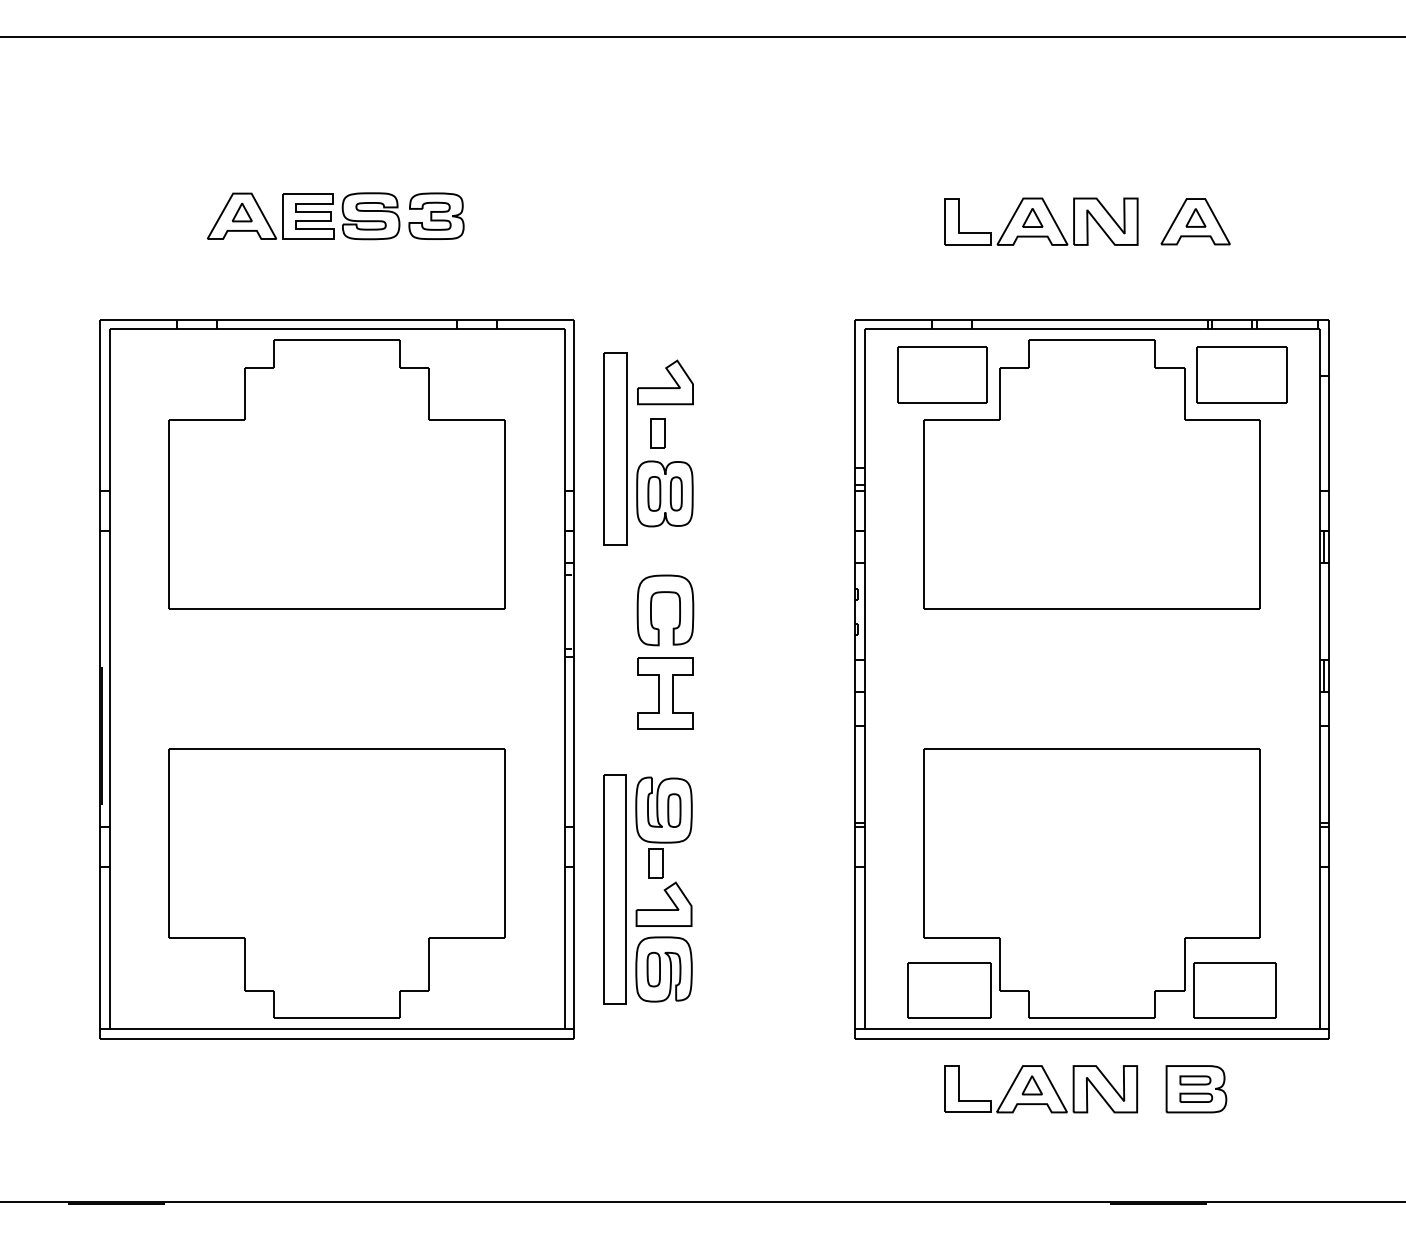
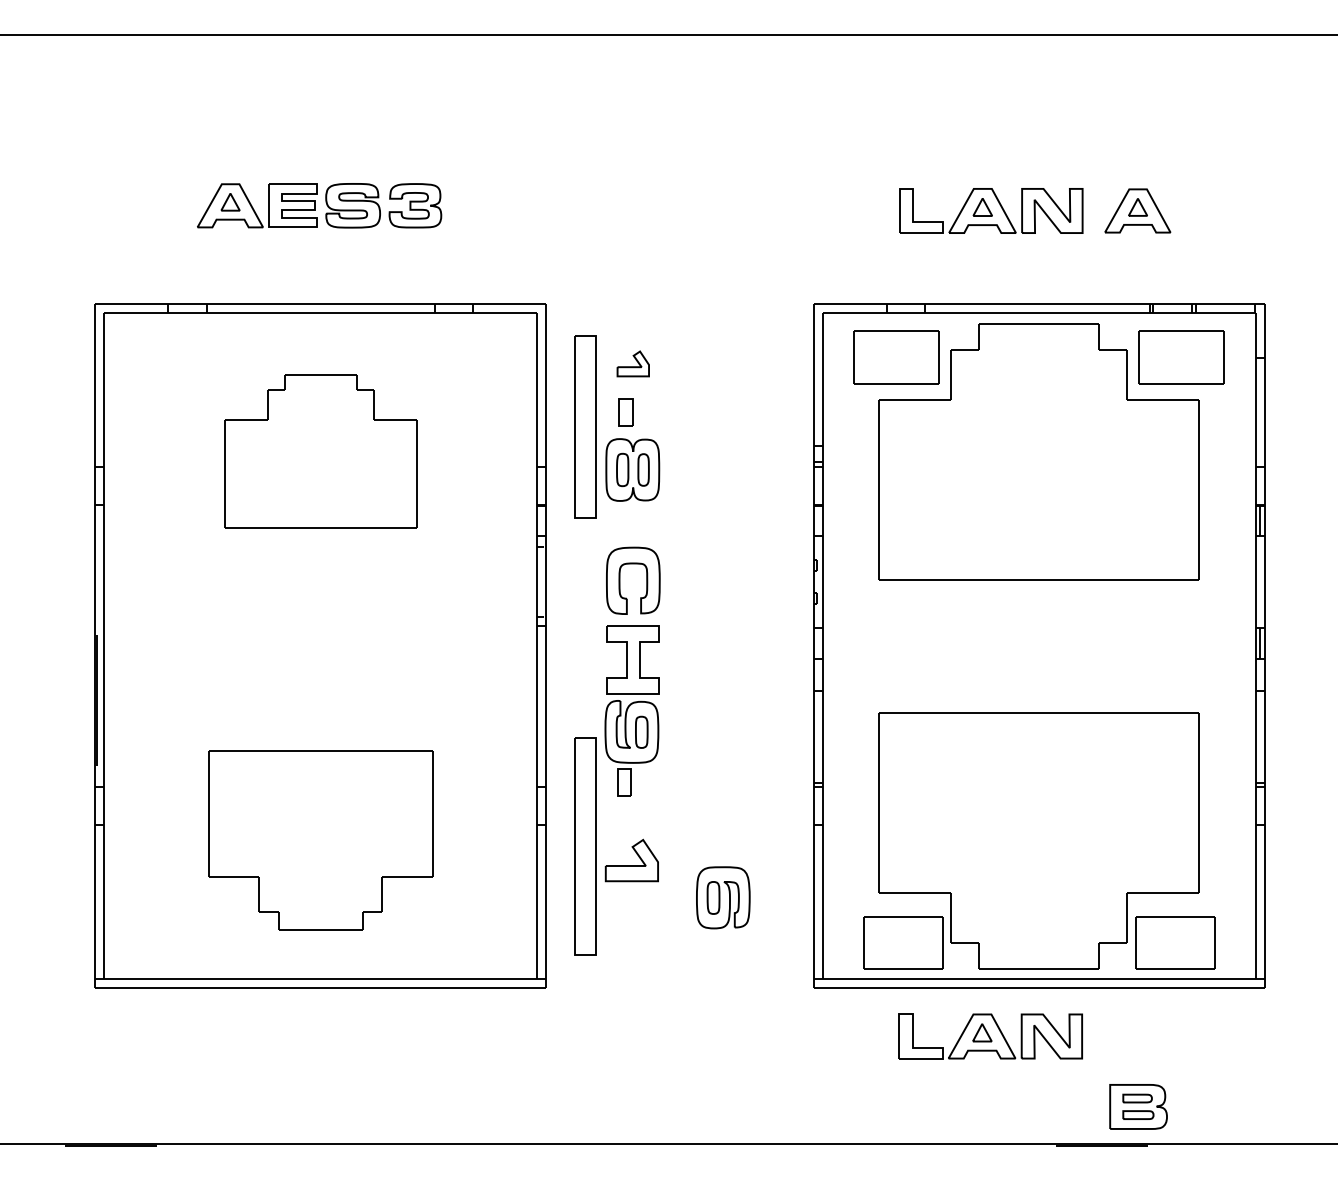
part: (665, 382) -> (633, 363), size x0.6
part: (336, 474) -> (320, 451), size x0.6
part: (663, 827) -> (631, 748), moved
part: (336, 883) -> (320, 840), size x0.7
part: (663, 969) -> (722, 897), moved
part: (1196, 1089) -> (1138, 1107), moved

